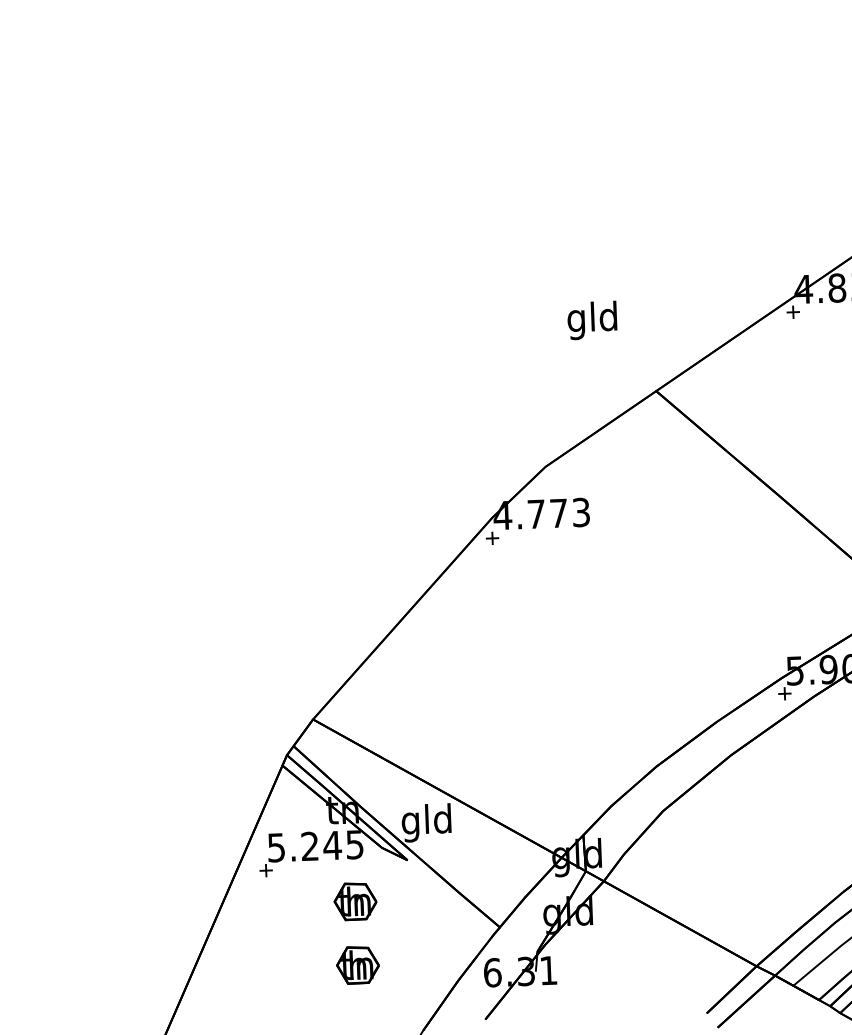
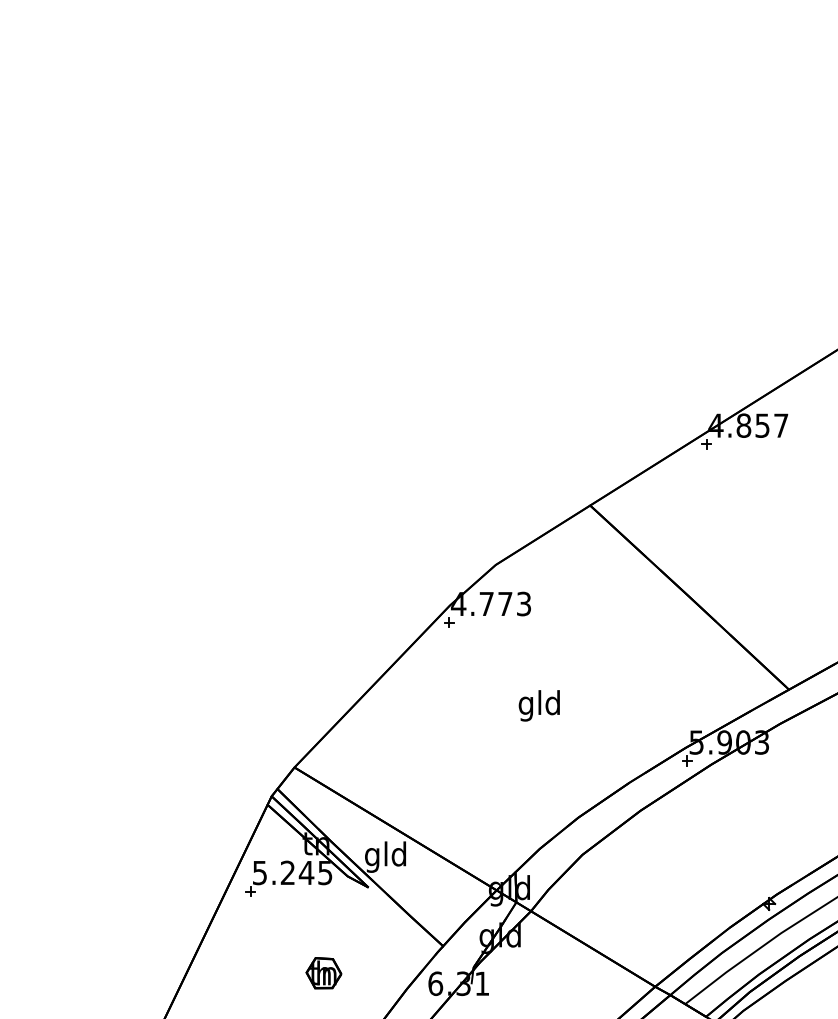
text: (591, 320) -> (538, 705), moved
part: (354, 901) -> (323, 920), removed

